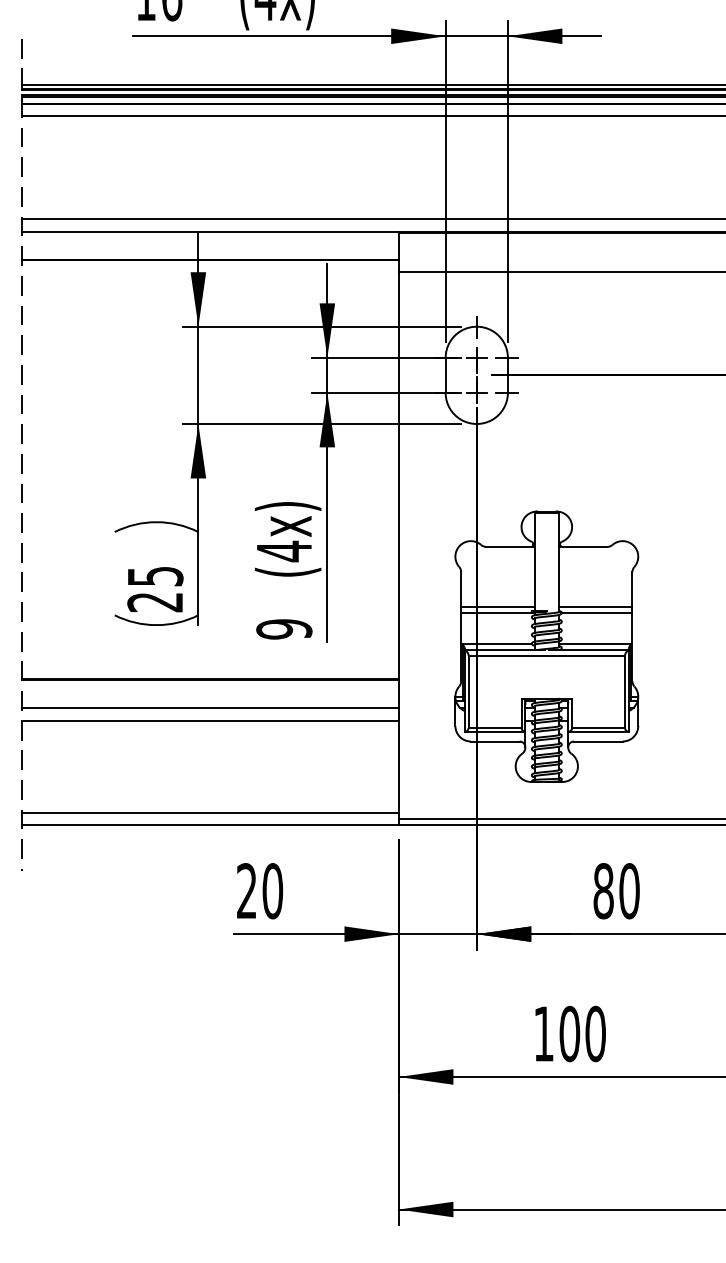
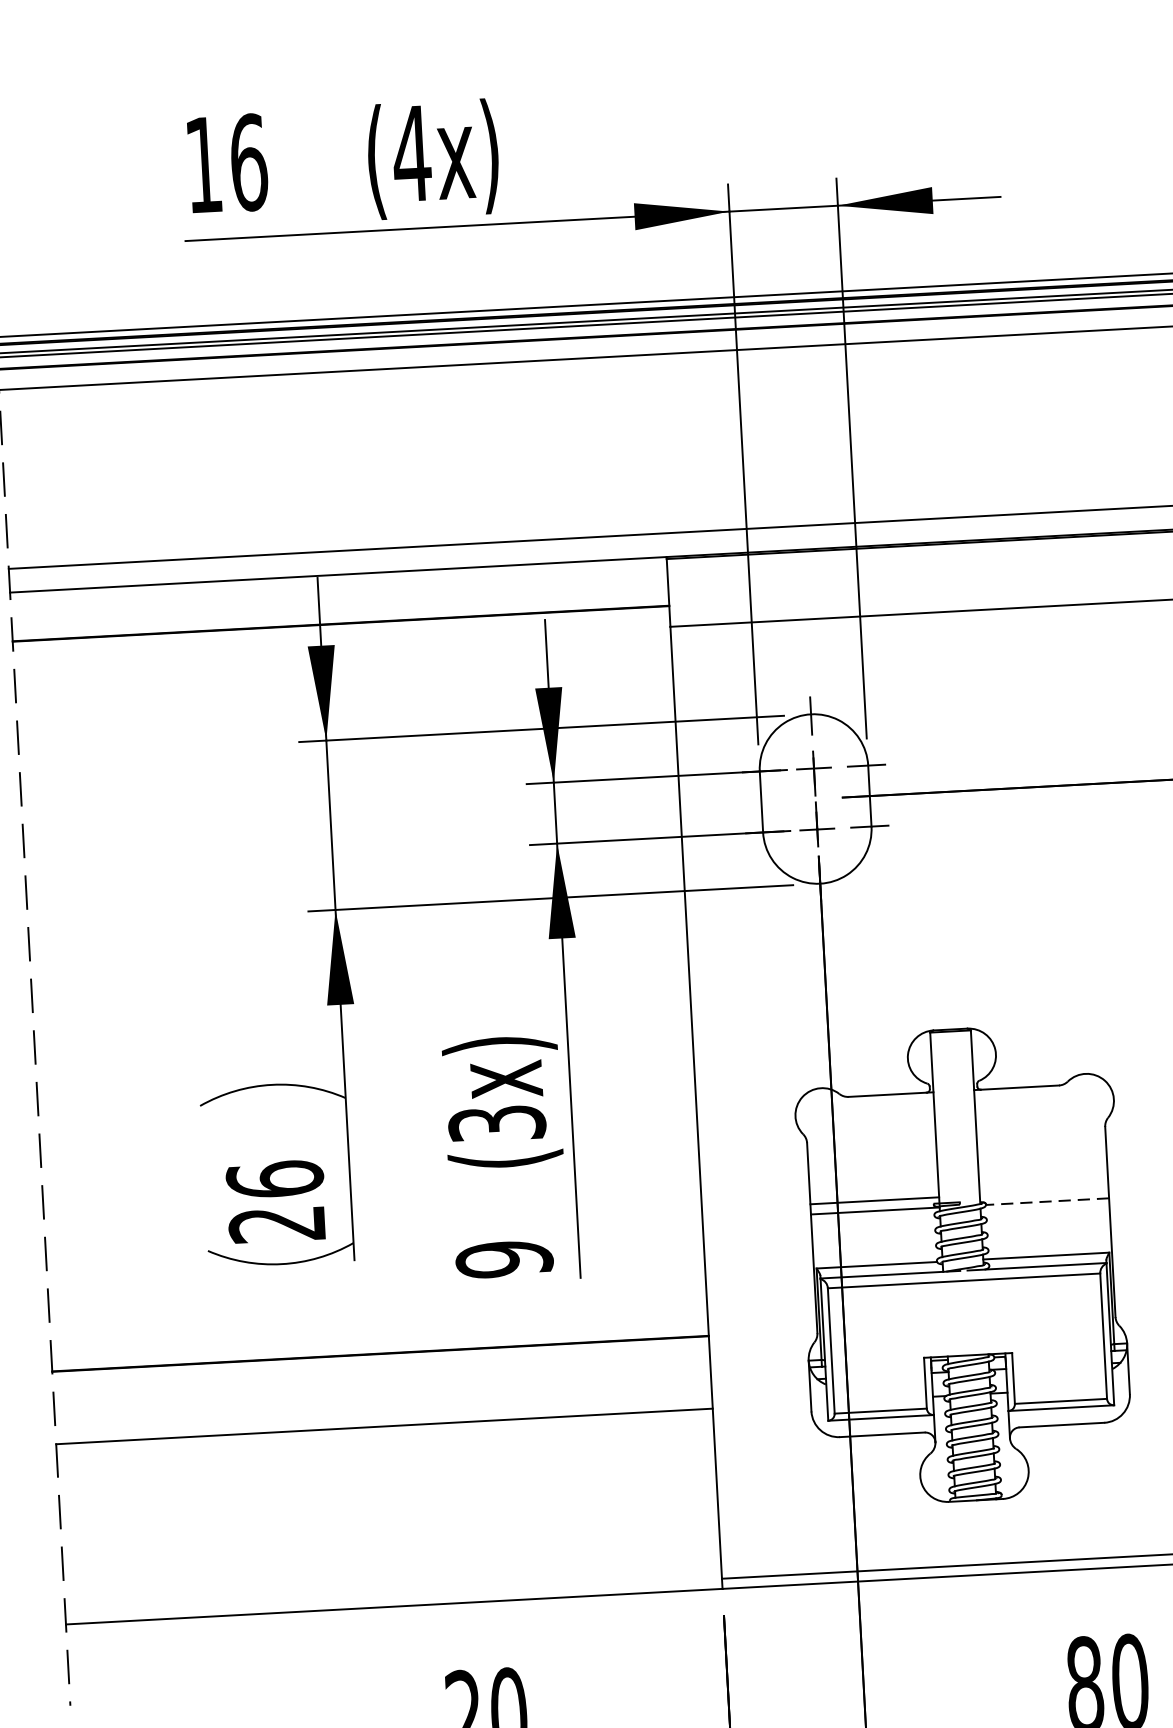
text: (284, 551) -> (497, 1123), (4x) -> (3x)
text: (155, 576) -> (275, 1179), 25 -> 26
line: (595, 607) -> (1044, 1192), removed
line: (596, 613) -> (1046, 1202), solid -> dashed
line: (209, 707) -> (381, 1402), removed
line: (209, 813) -> (391, 1587), removed

